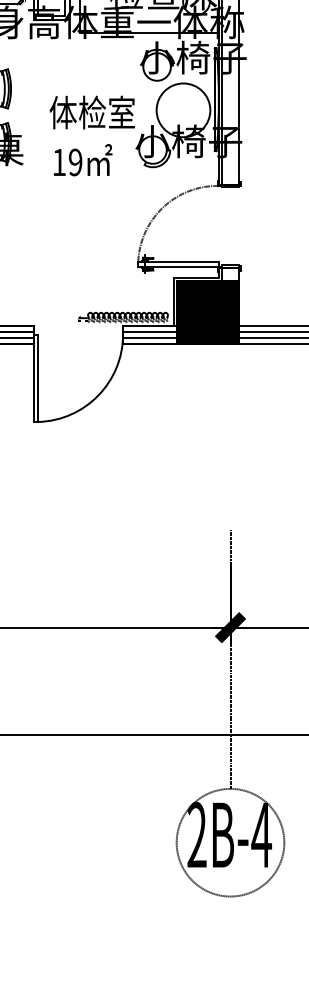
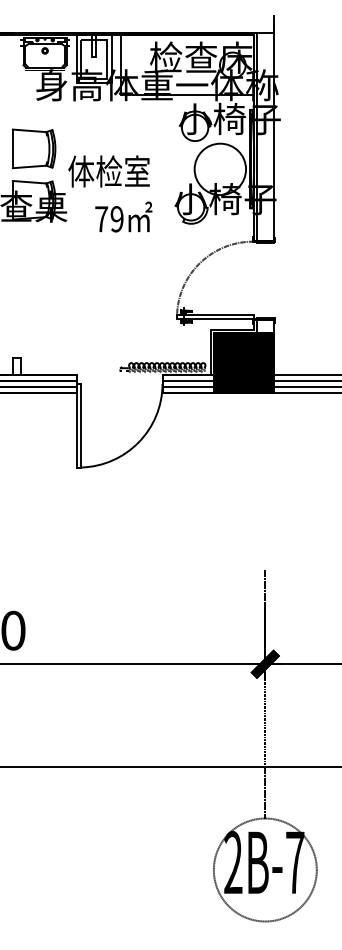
text: (91, 112) -> (108, 171), moved
text: (59, 162) -> (101, 219), 19 -> 79
text: (262, 834) -> (295, 862), 2B-4 -> 2B-7

